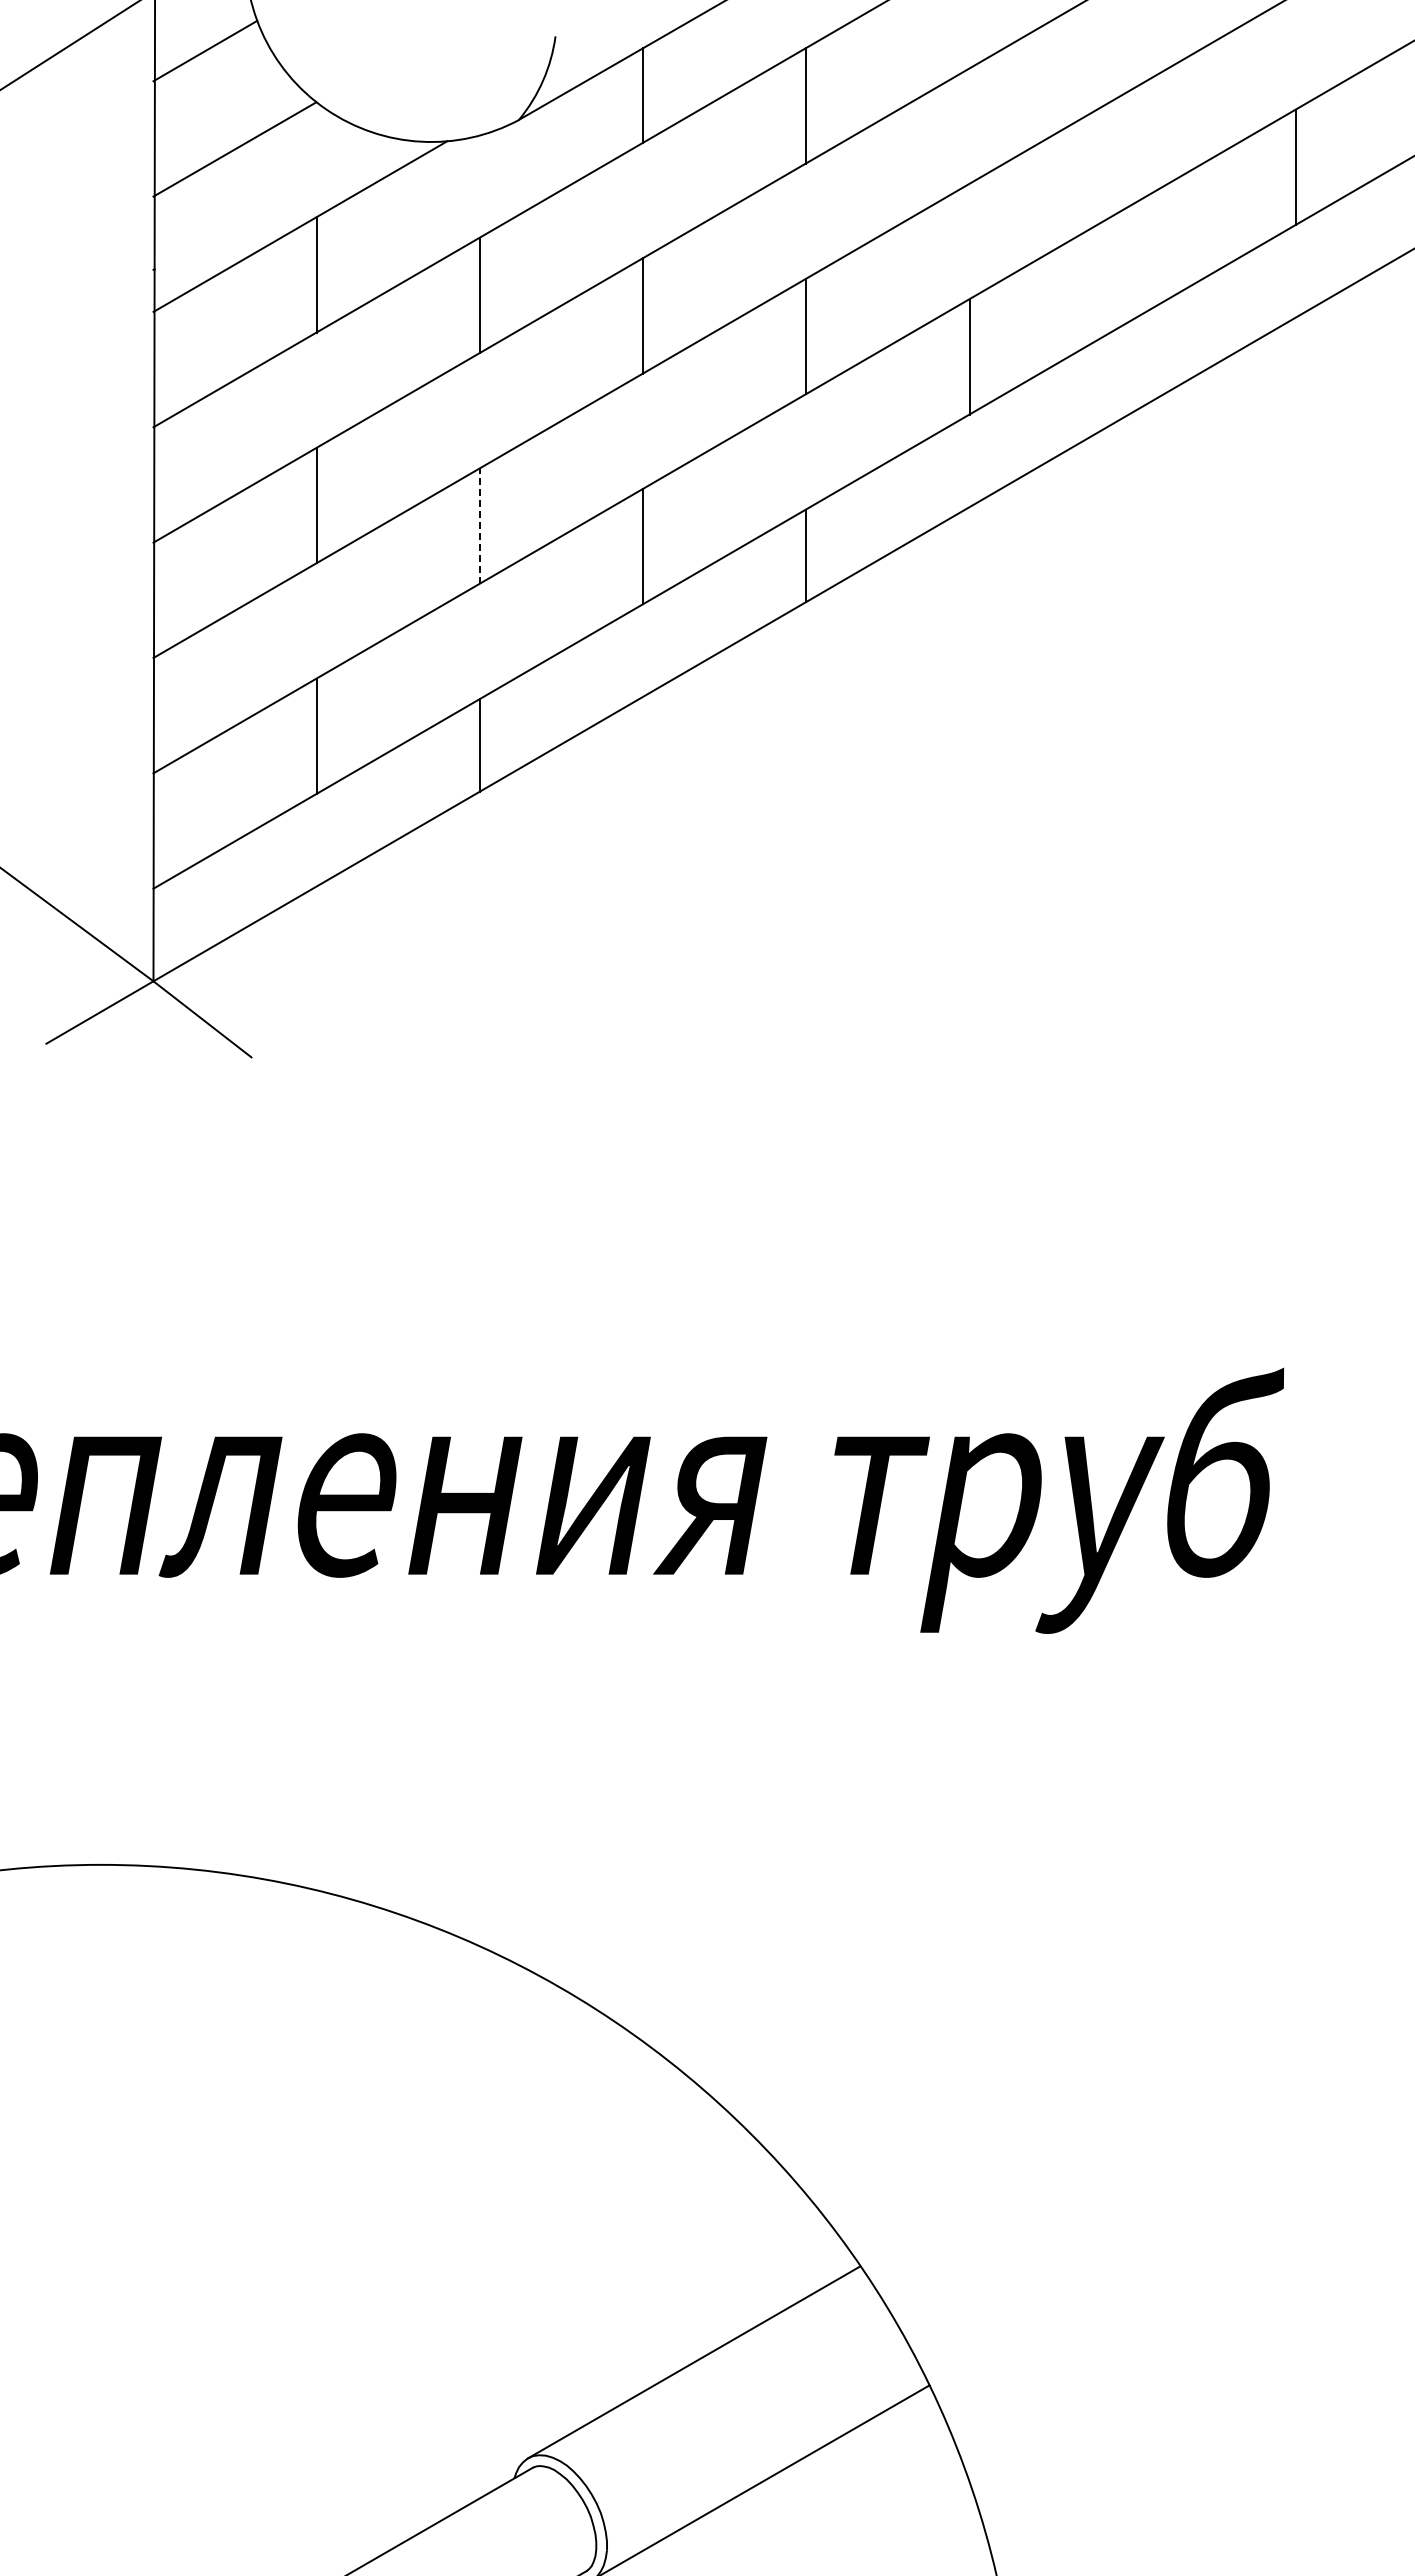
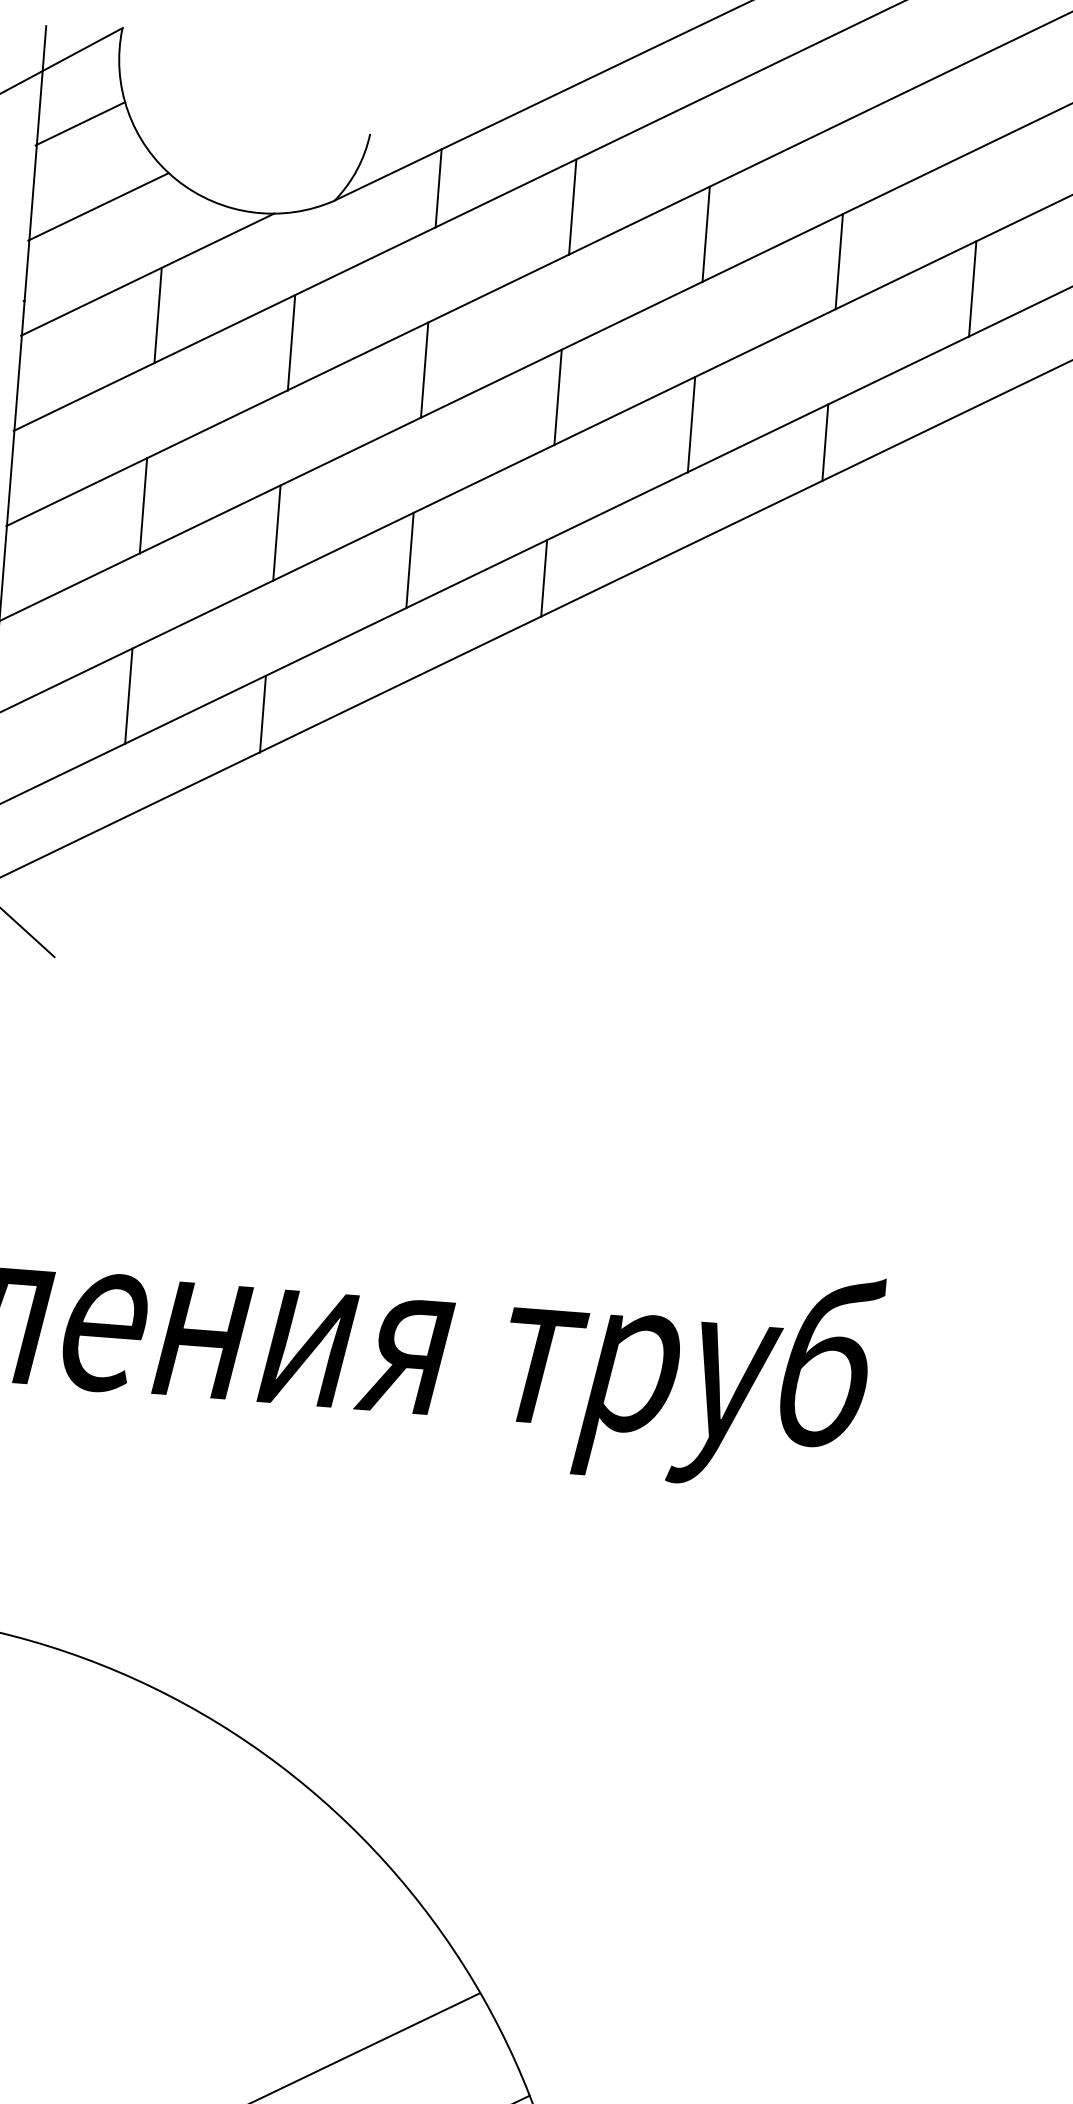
line: (969, 126) -> (706, 234), added
line: (1132, 146) -> (839, 261), added
line: (1132, 365) -> (825, 442), added
line: (480, 526) -> (277, 533), dashed -> solid

